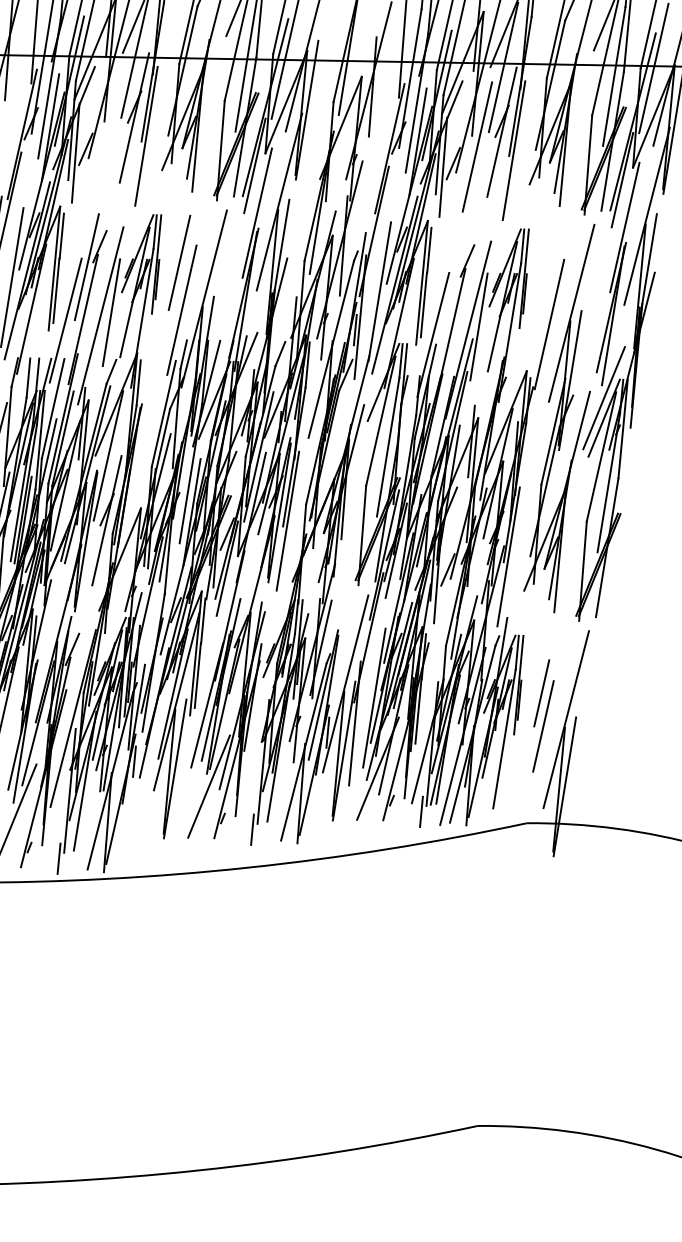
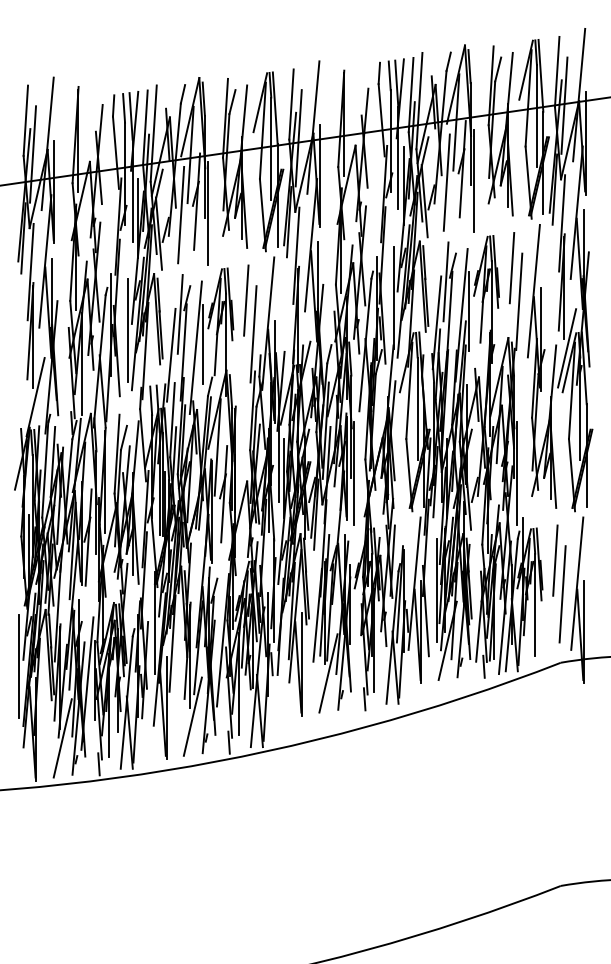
line: (110, 131) -> (181, 214), added
line: (546, 277) -> (511, 268), added
line: (453, 280) -> (445, 281), added
part: (542, 715) -> (559, 583), size x1.43

